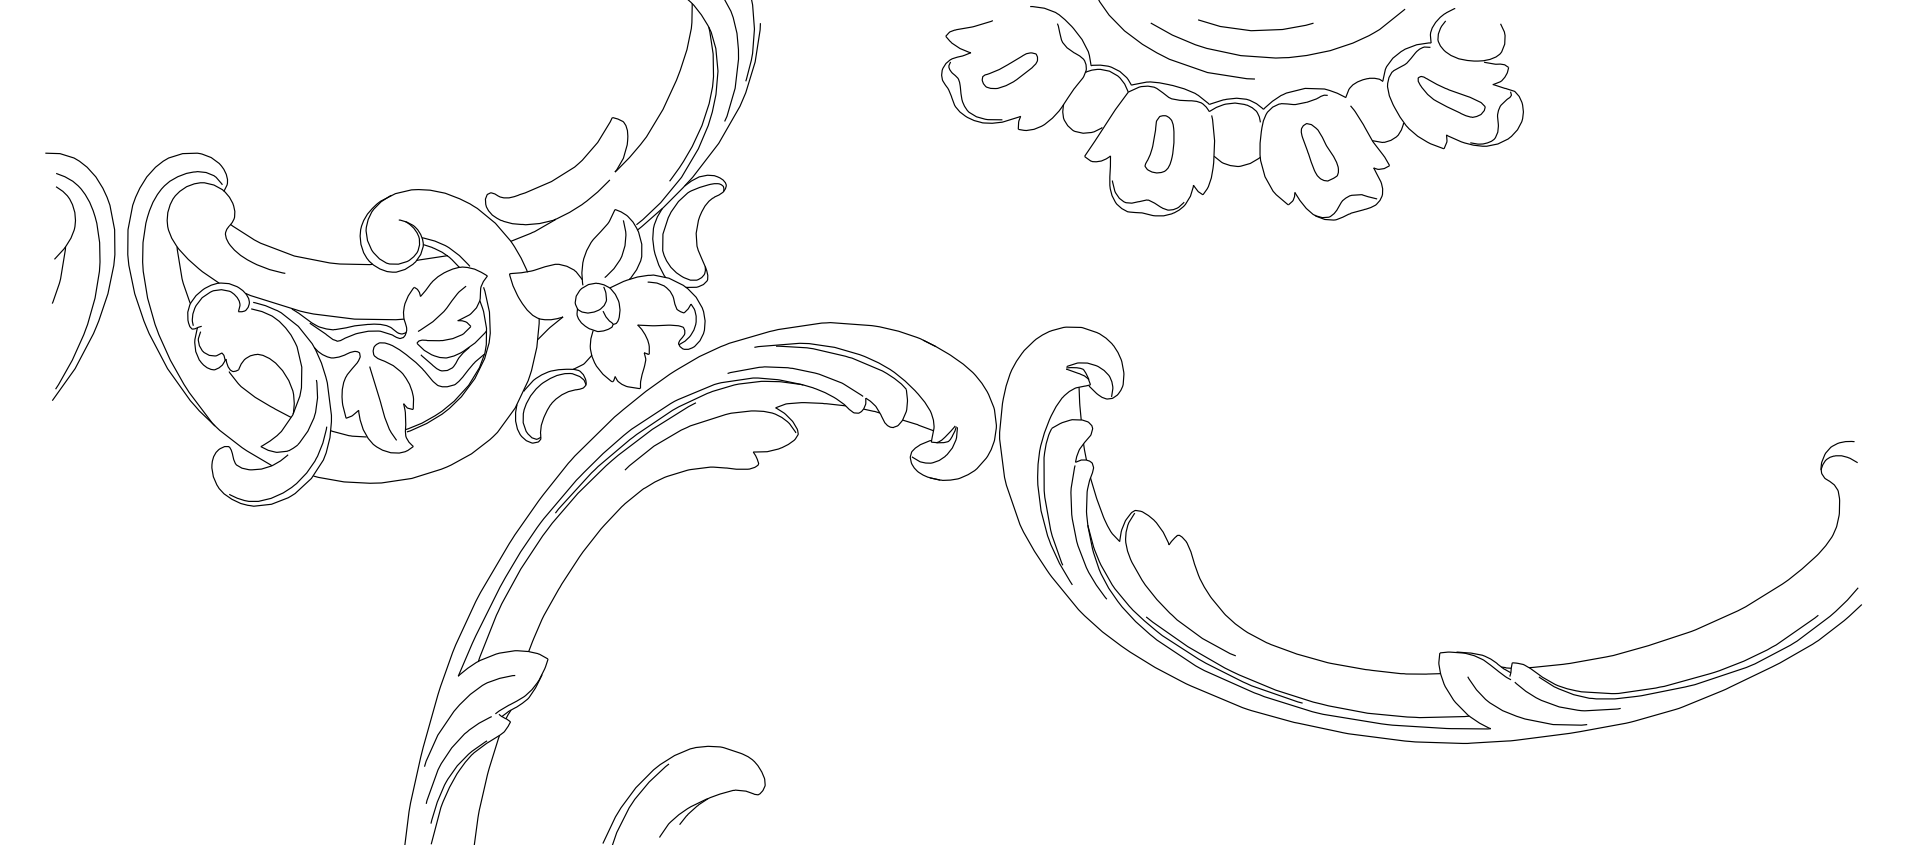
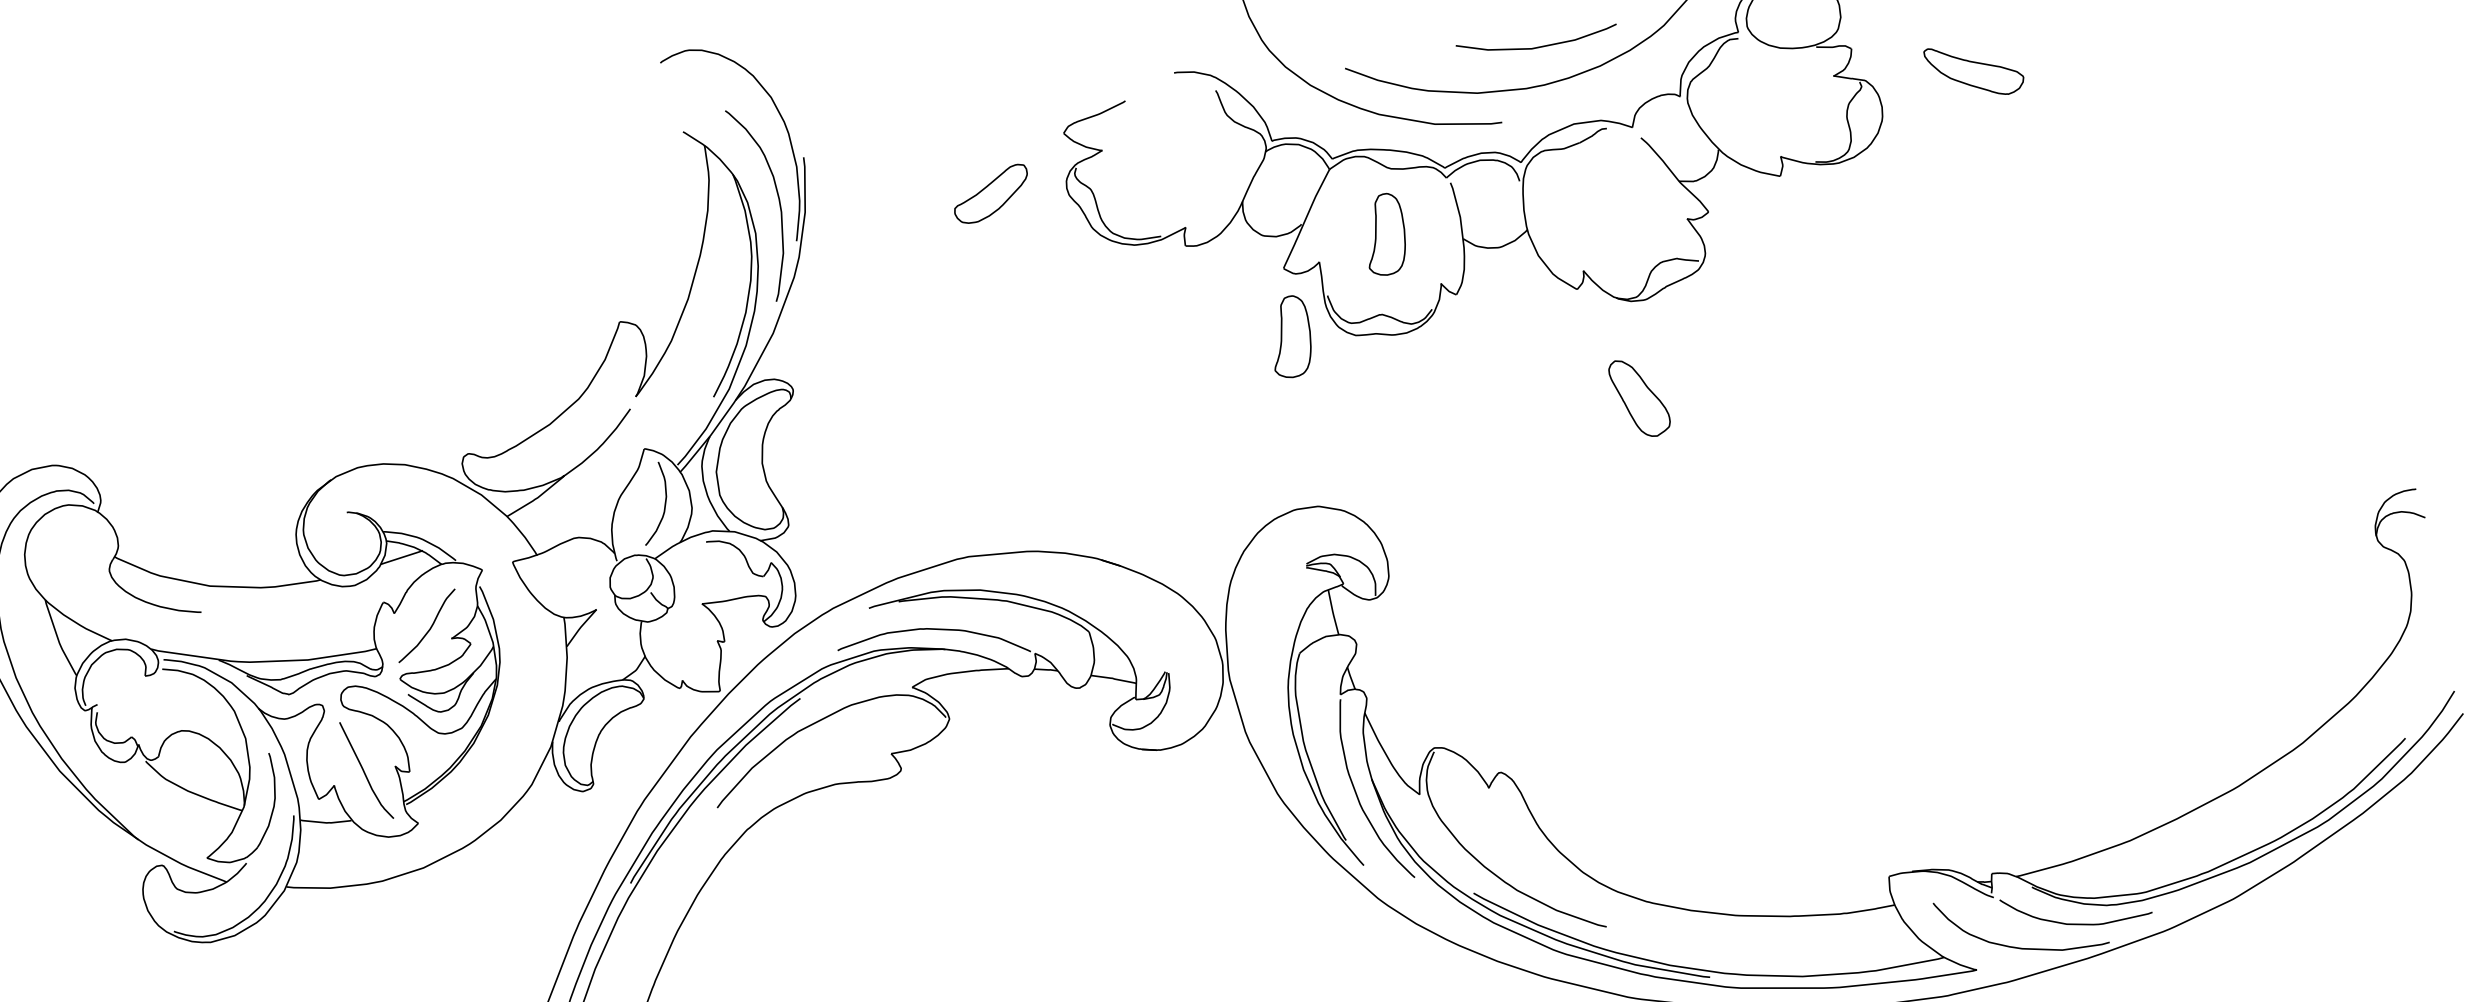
curve: (1257, 29) -> (1540, 45), moved
part: (1009, 70) -> (990, 194), moved
part: (1451, 96) -> (1974, 70), moved
part: (1319, 152) -> (1639, 398), moved
part: (1081, 205) -> (1290, 337), added

